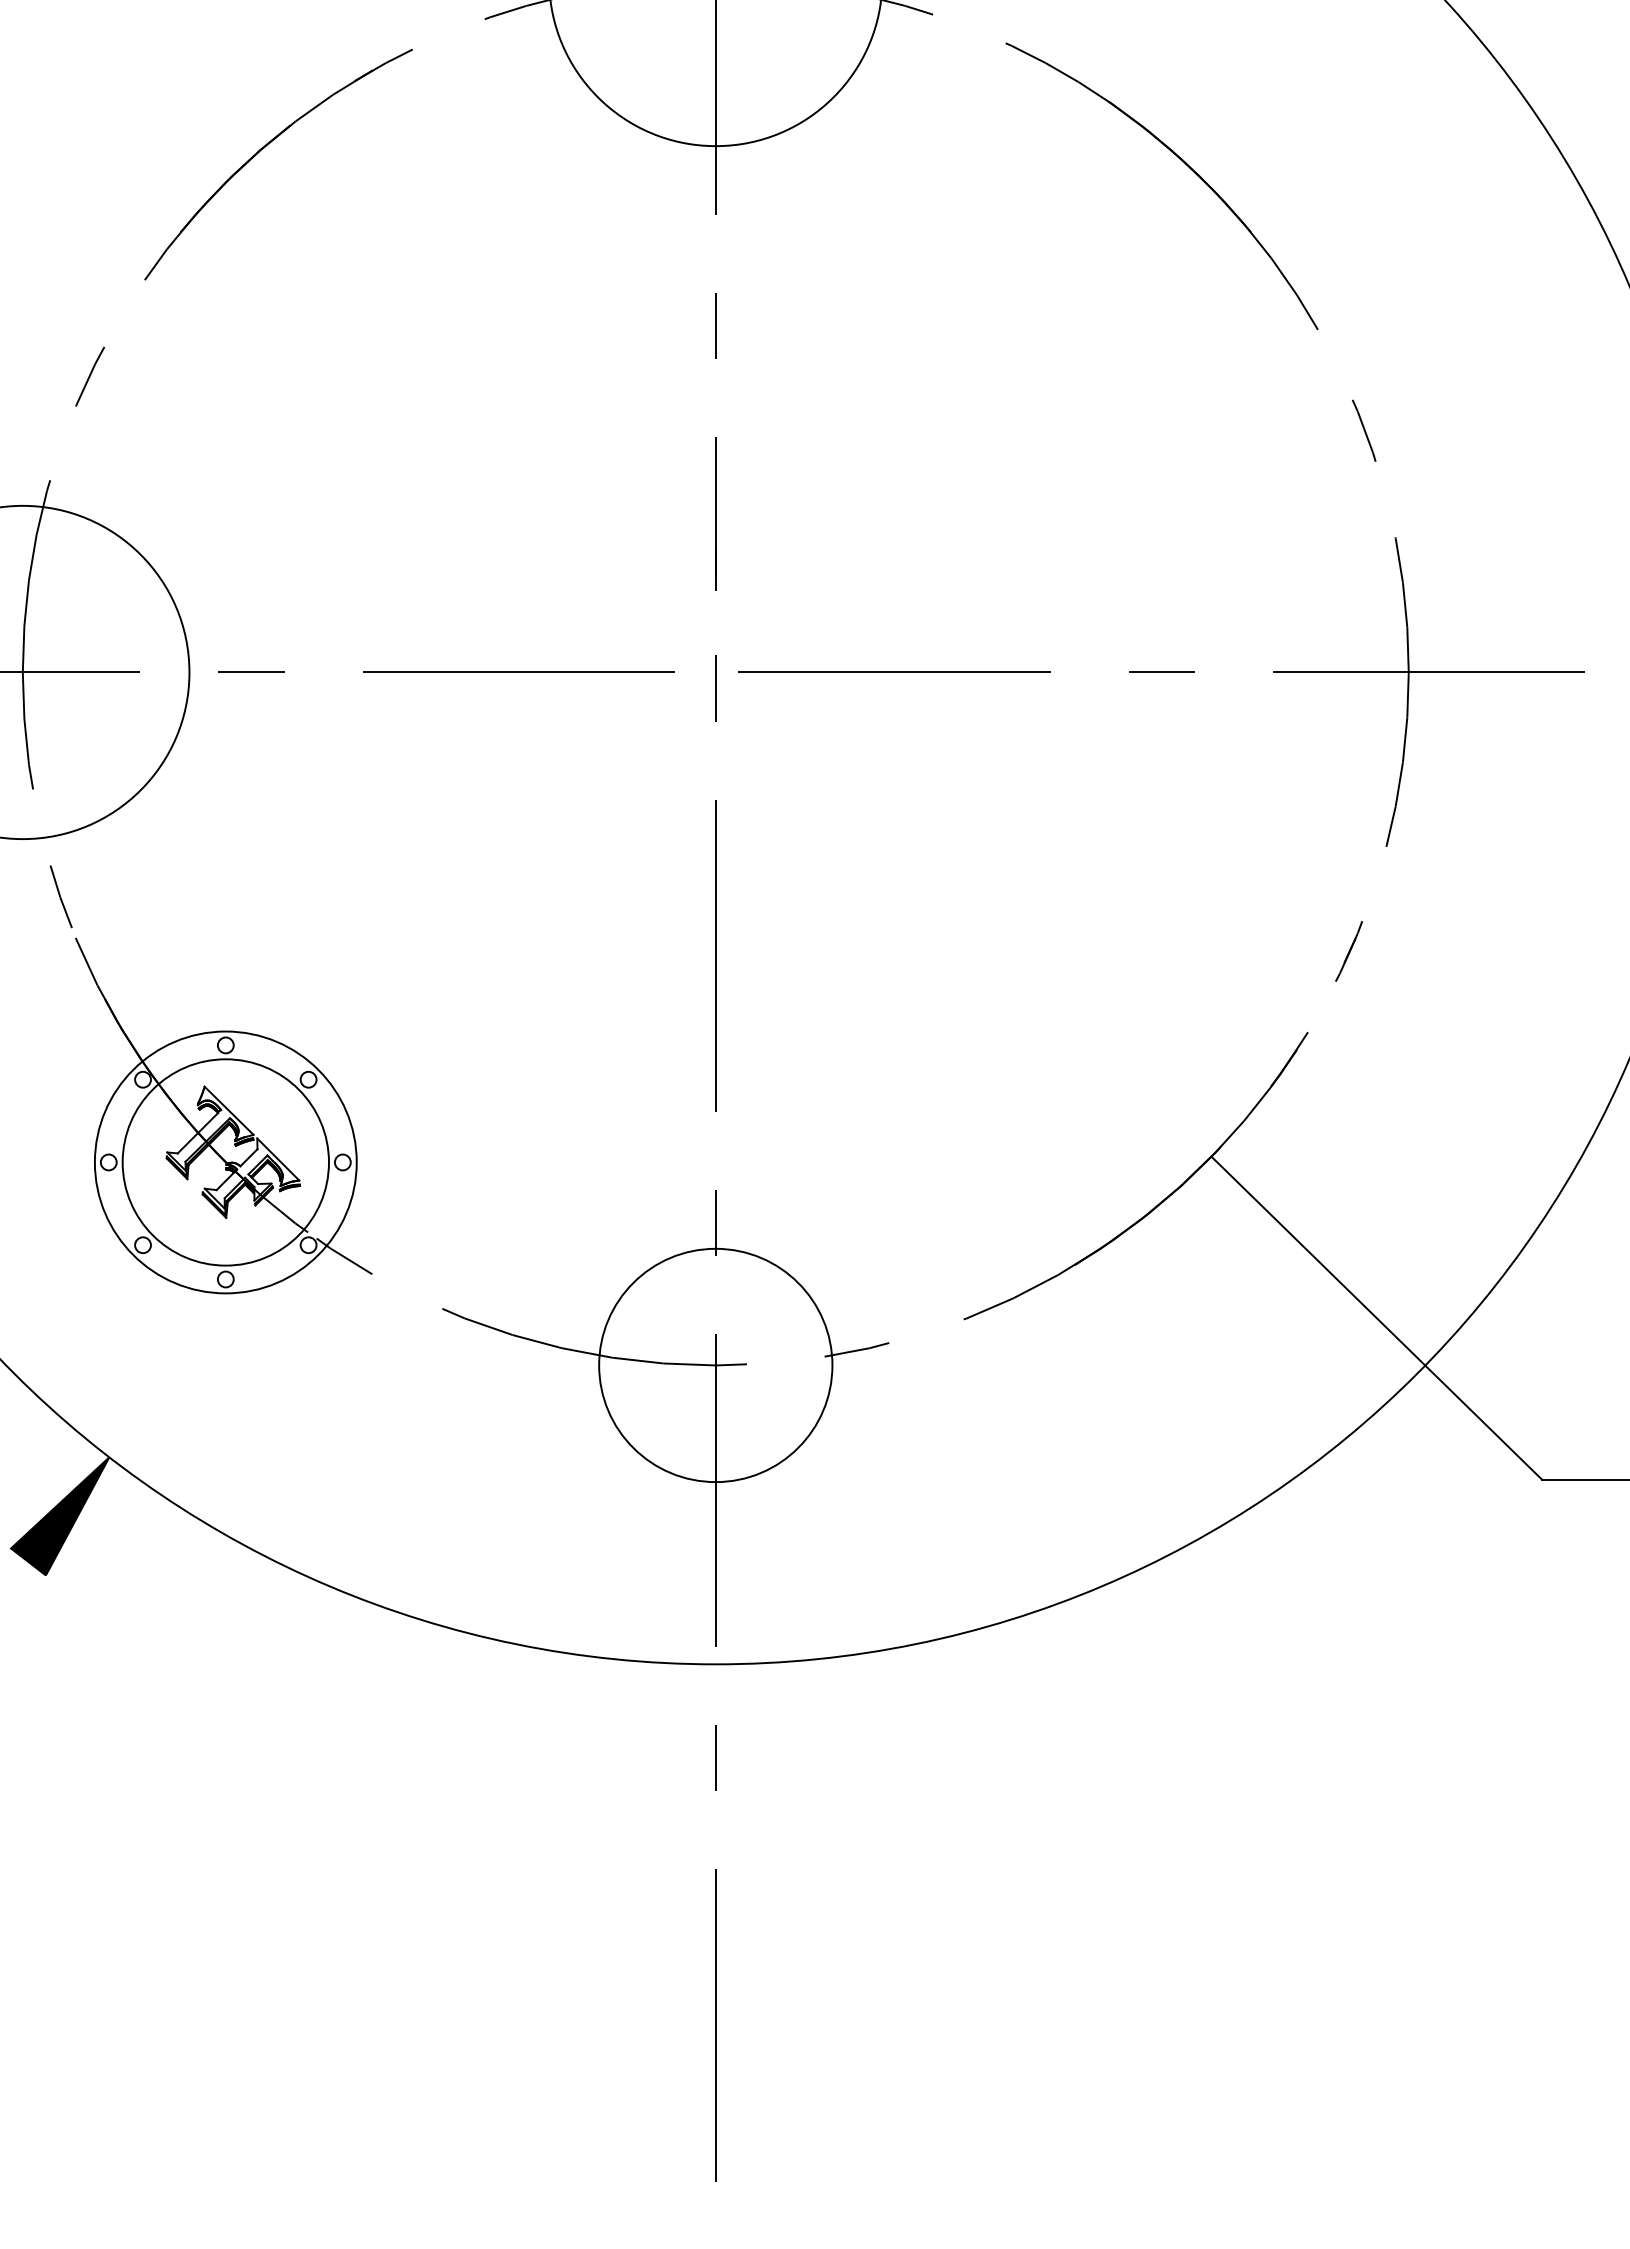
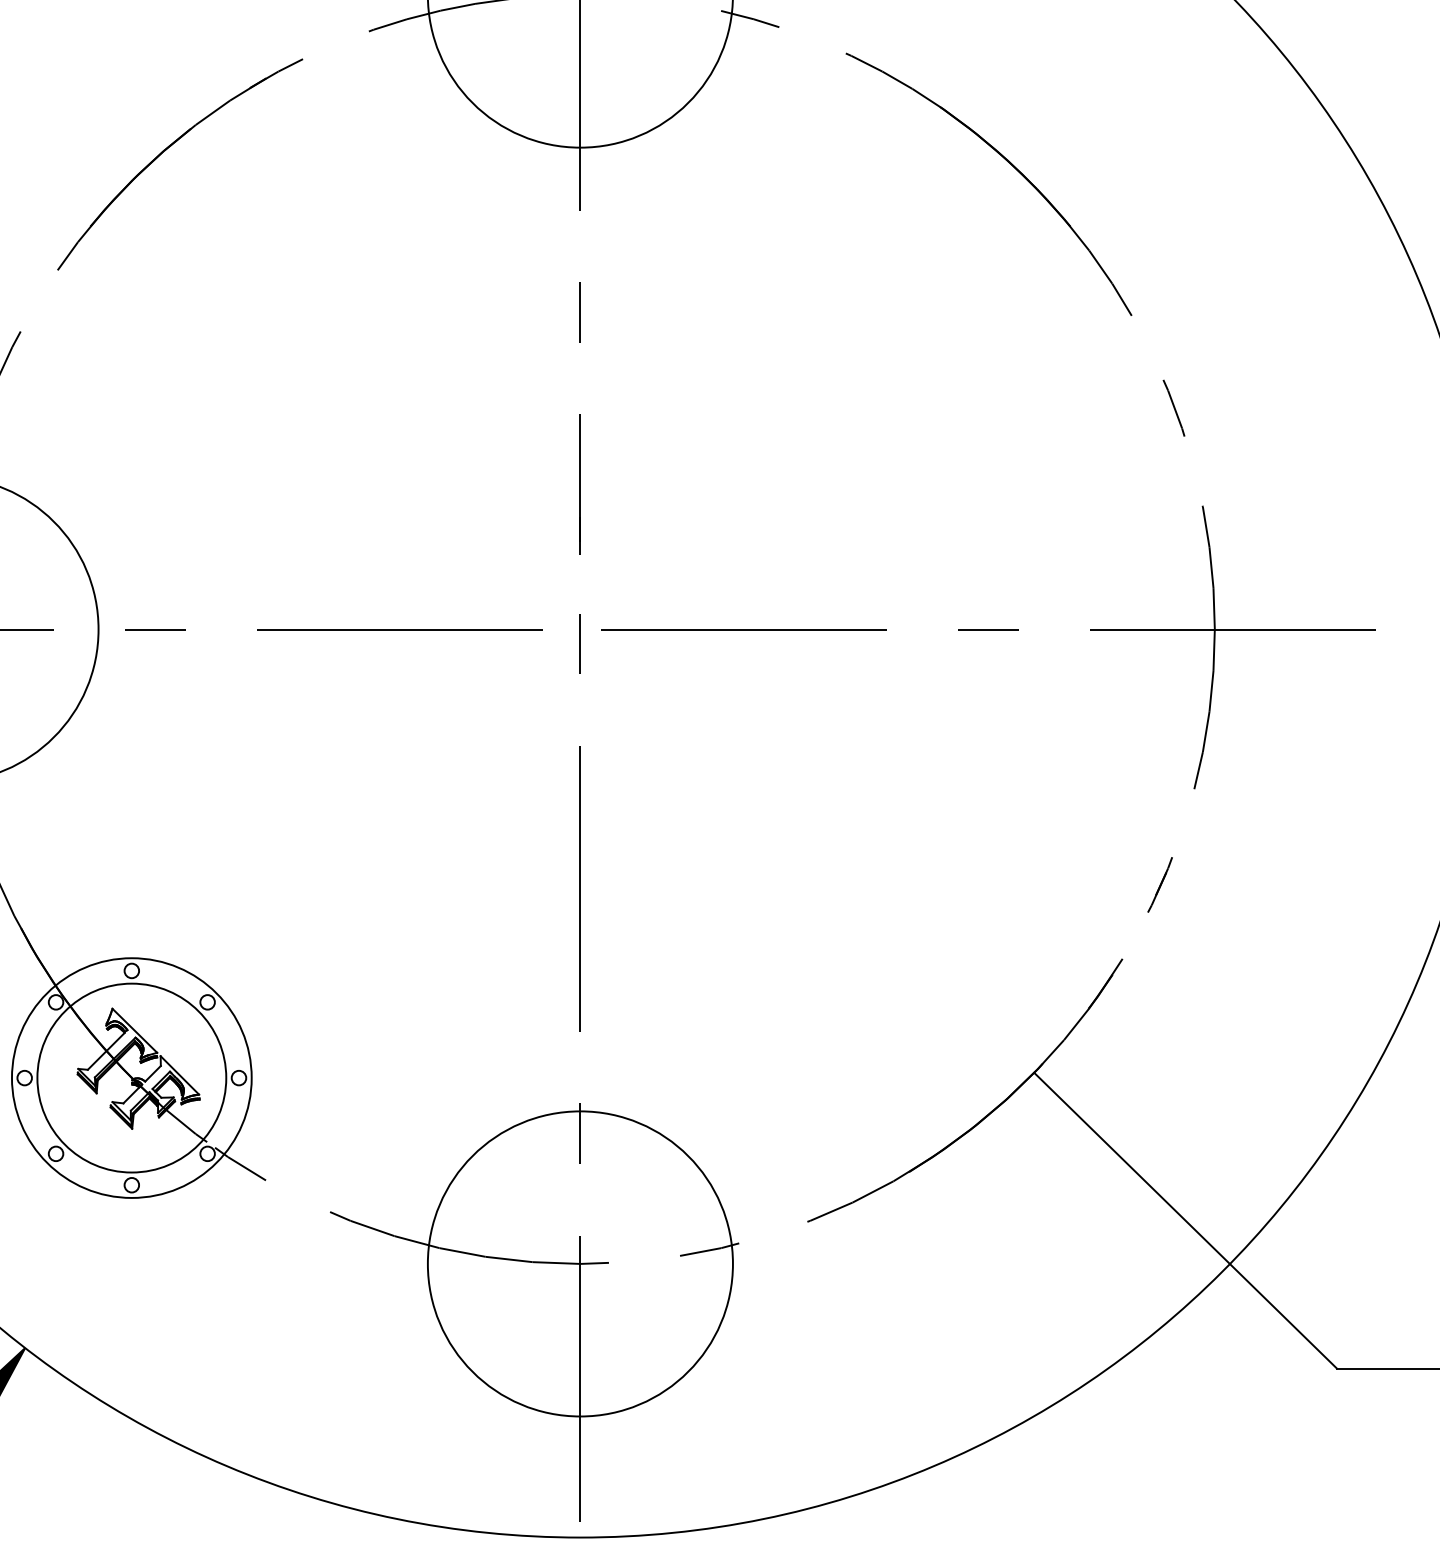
circle: (715, 1365) -> (580, 1263), size x1.43

